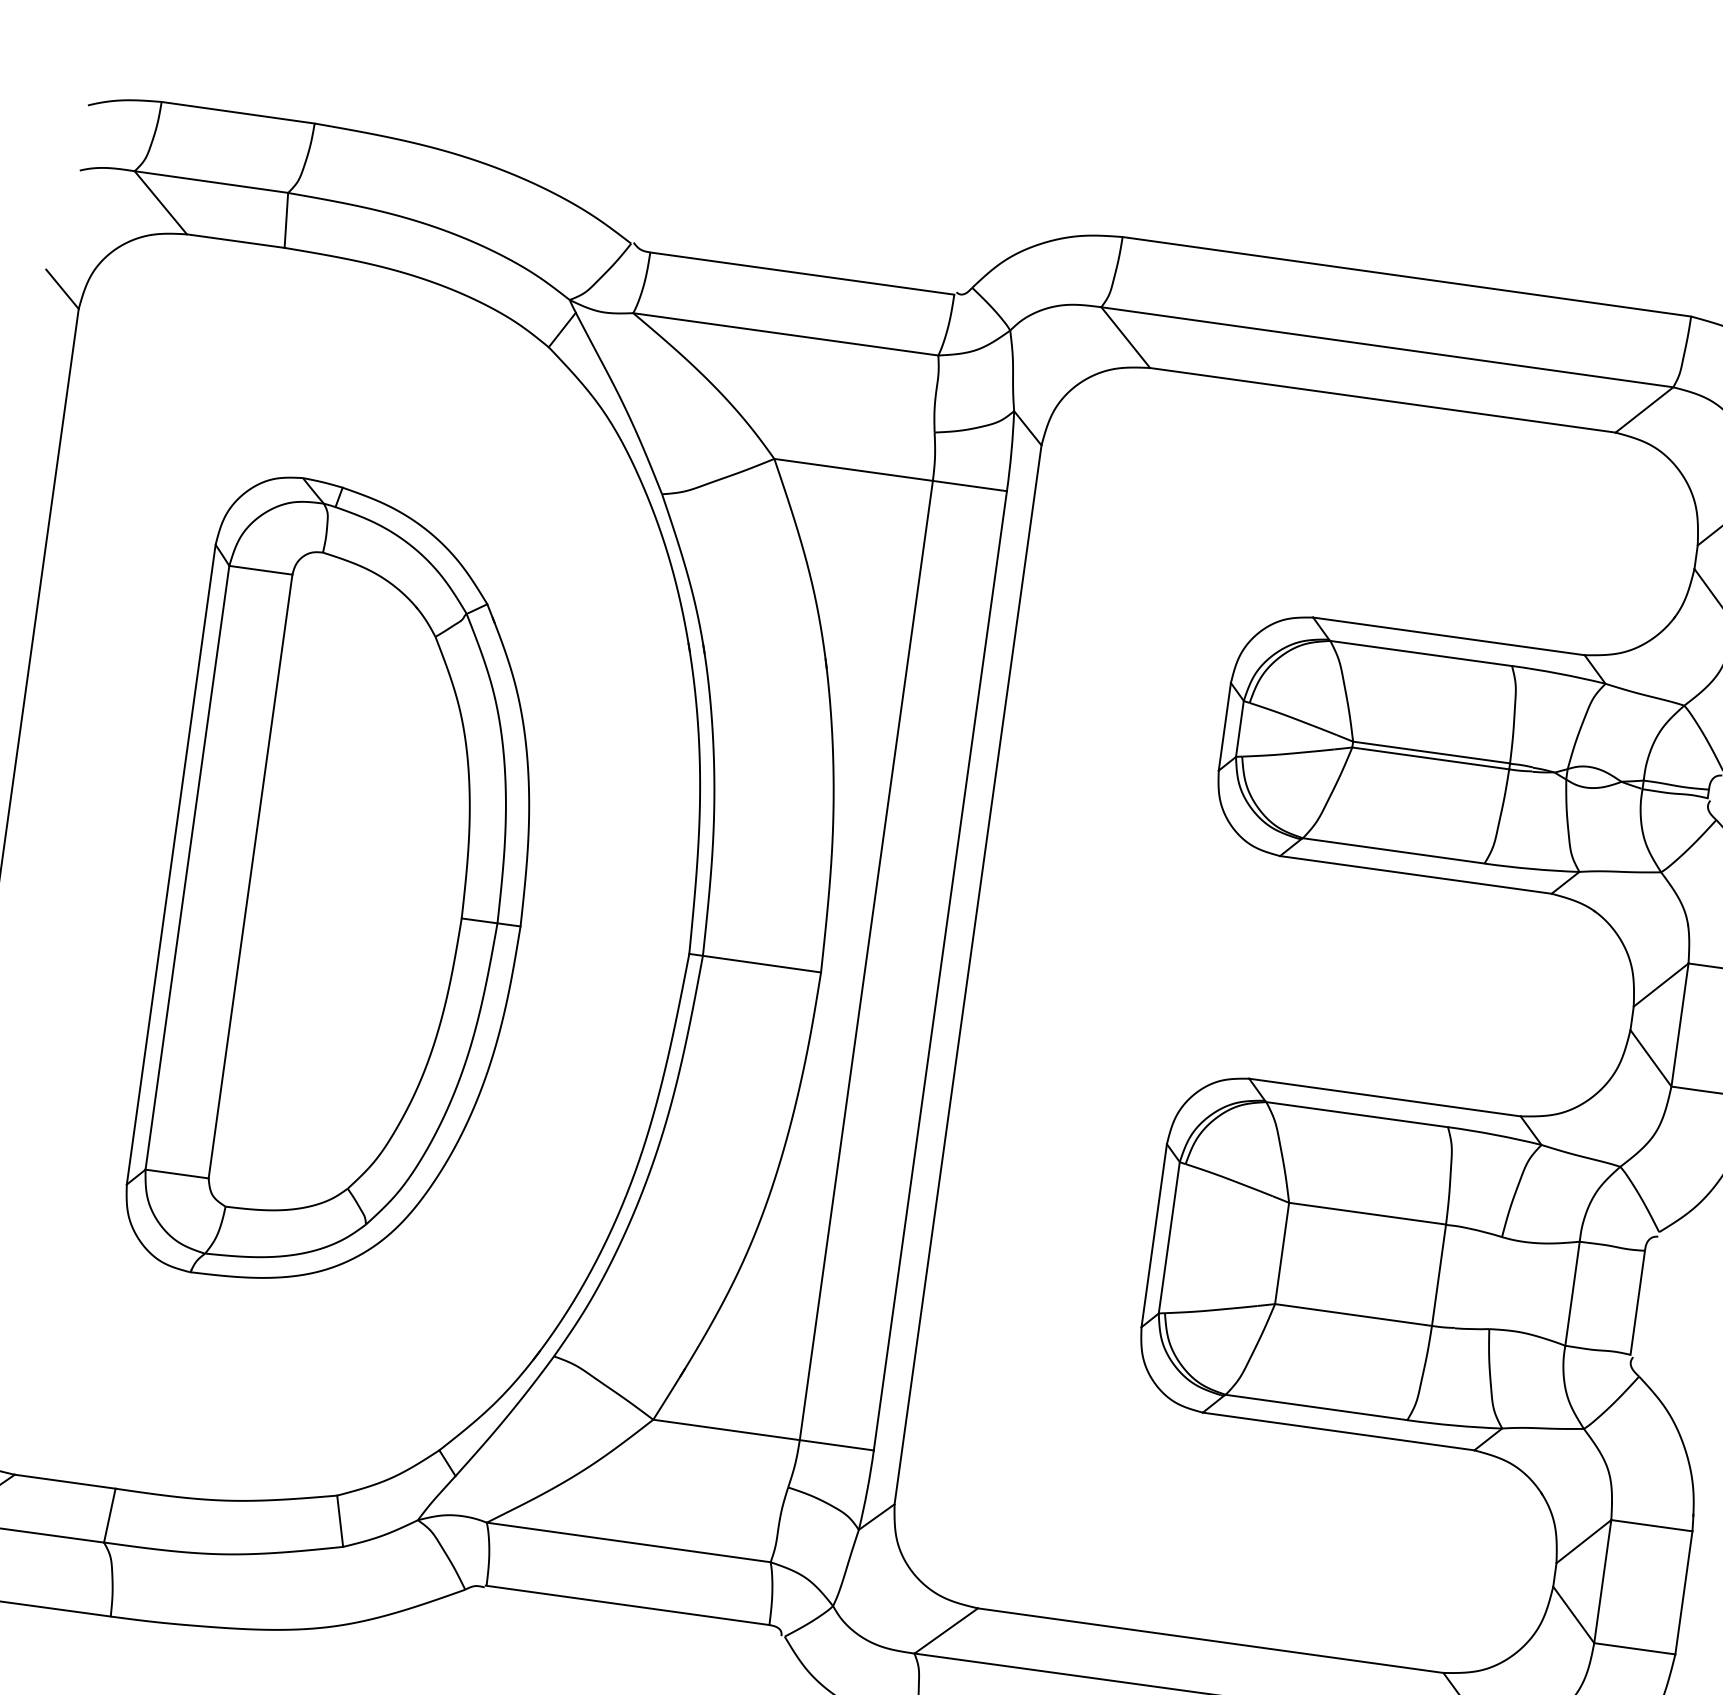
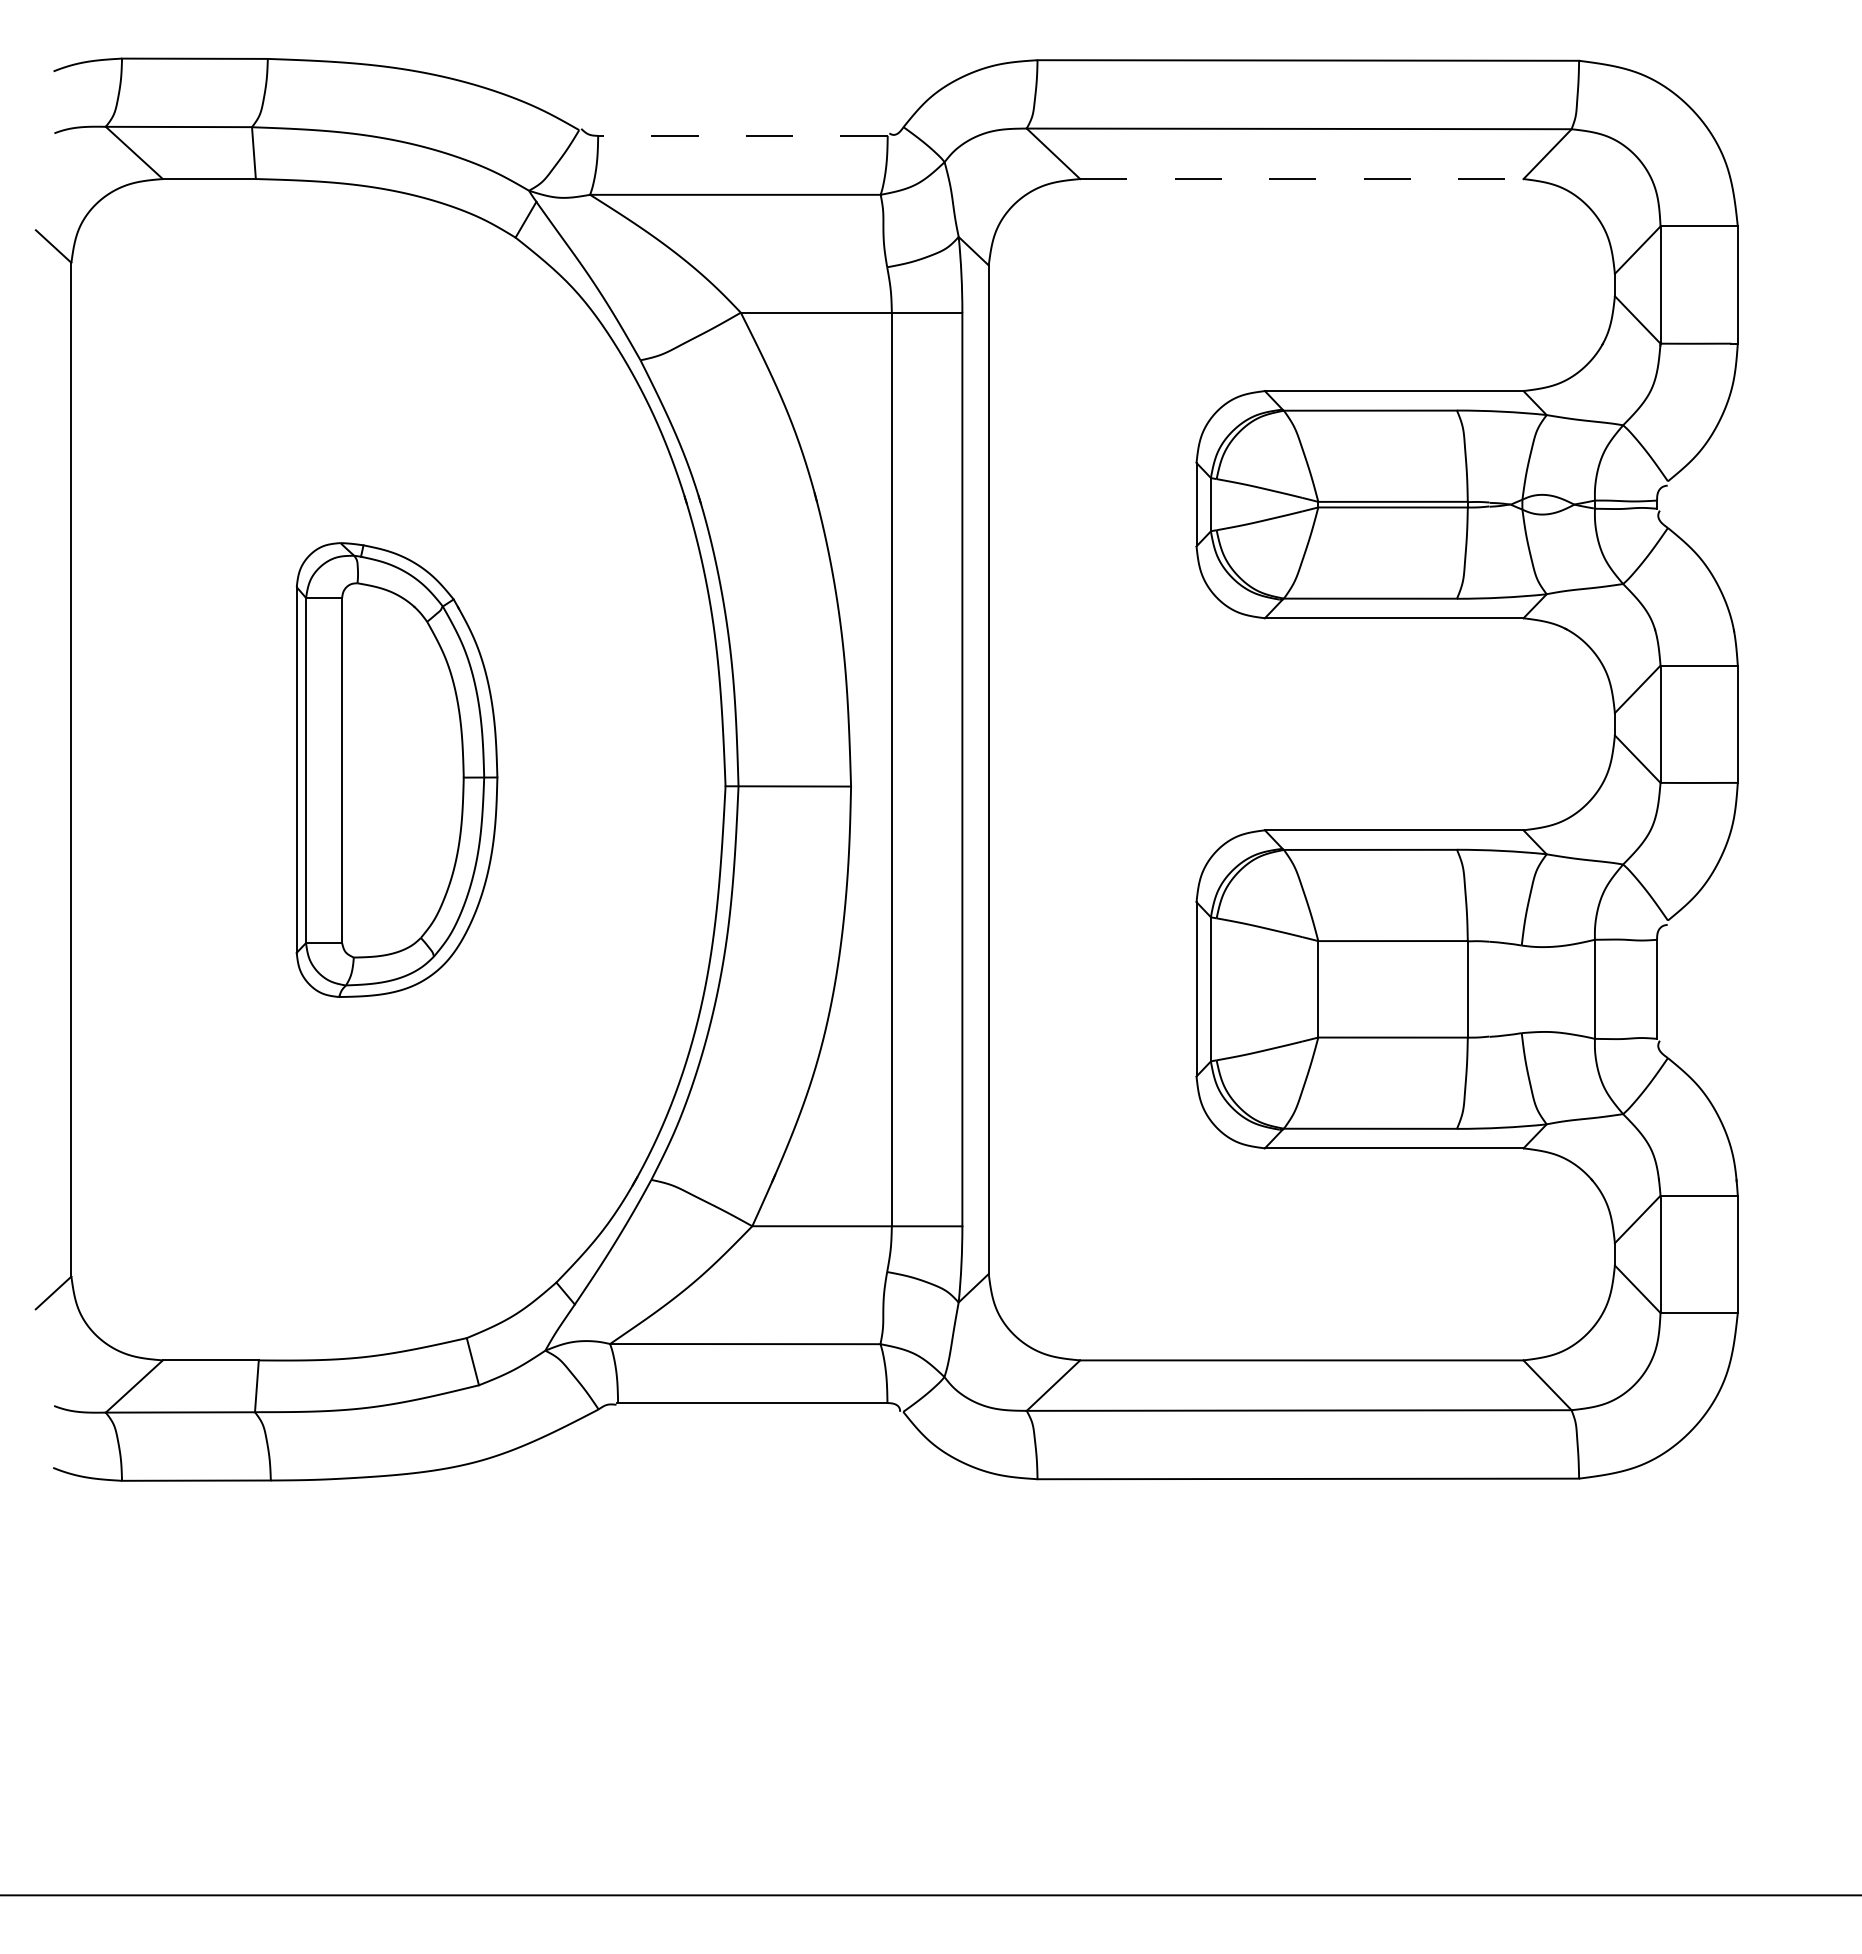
line: (801, 273) -> (742, 135), solid -> dashed
line: (1382, 400) -> (1301, 179), solid -> dashed
part: (346, 888) -> (396, 769), size x0.6

